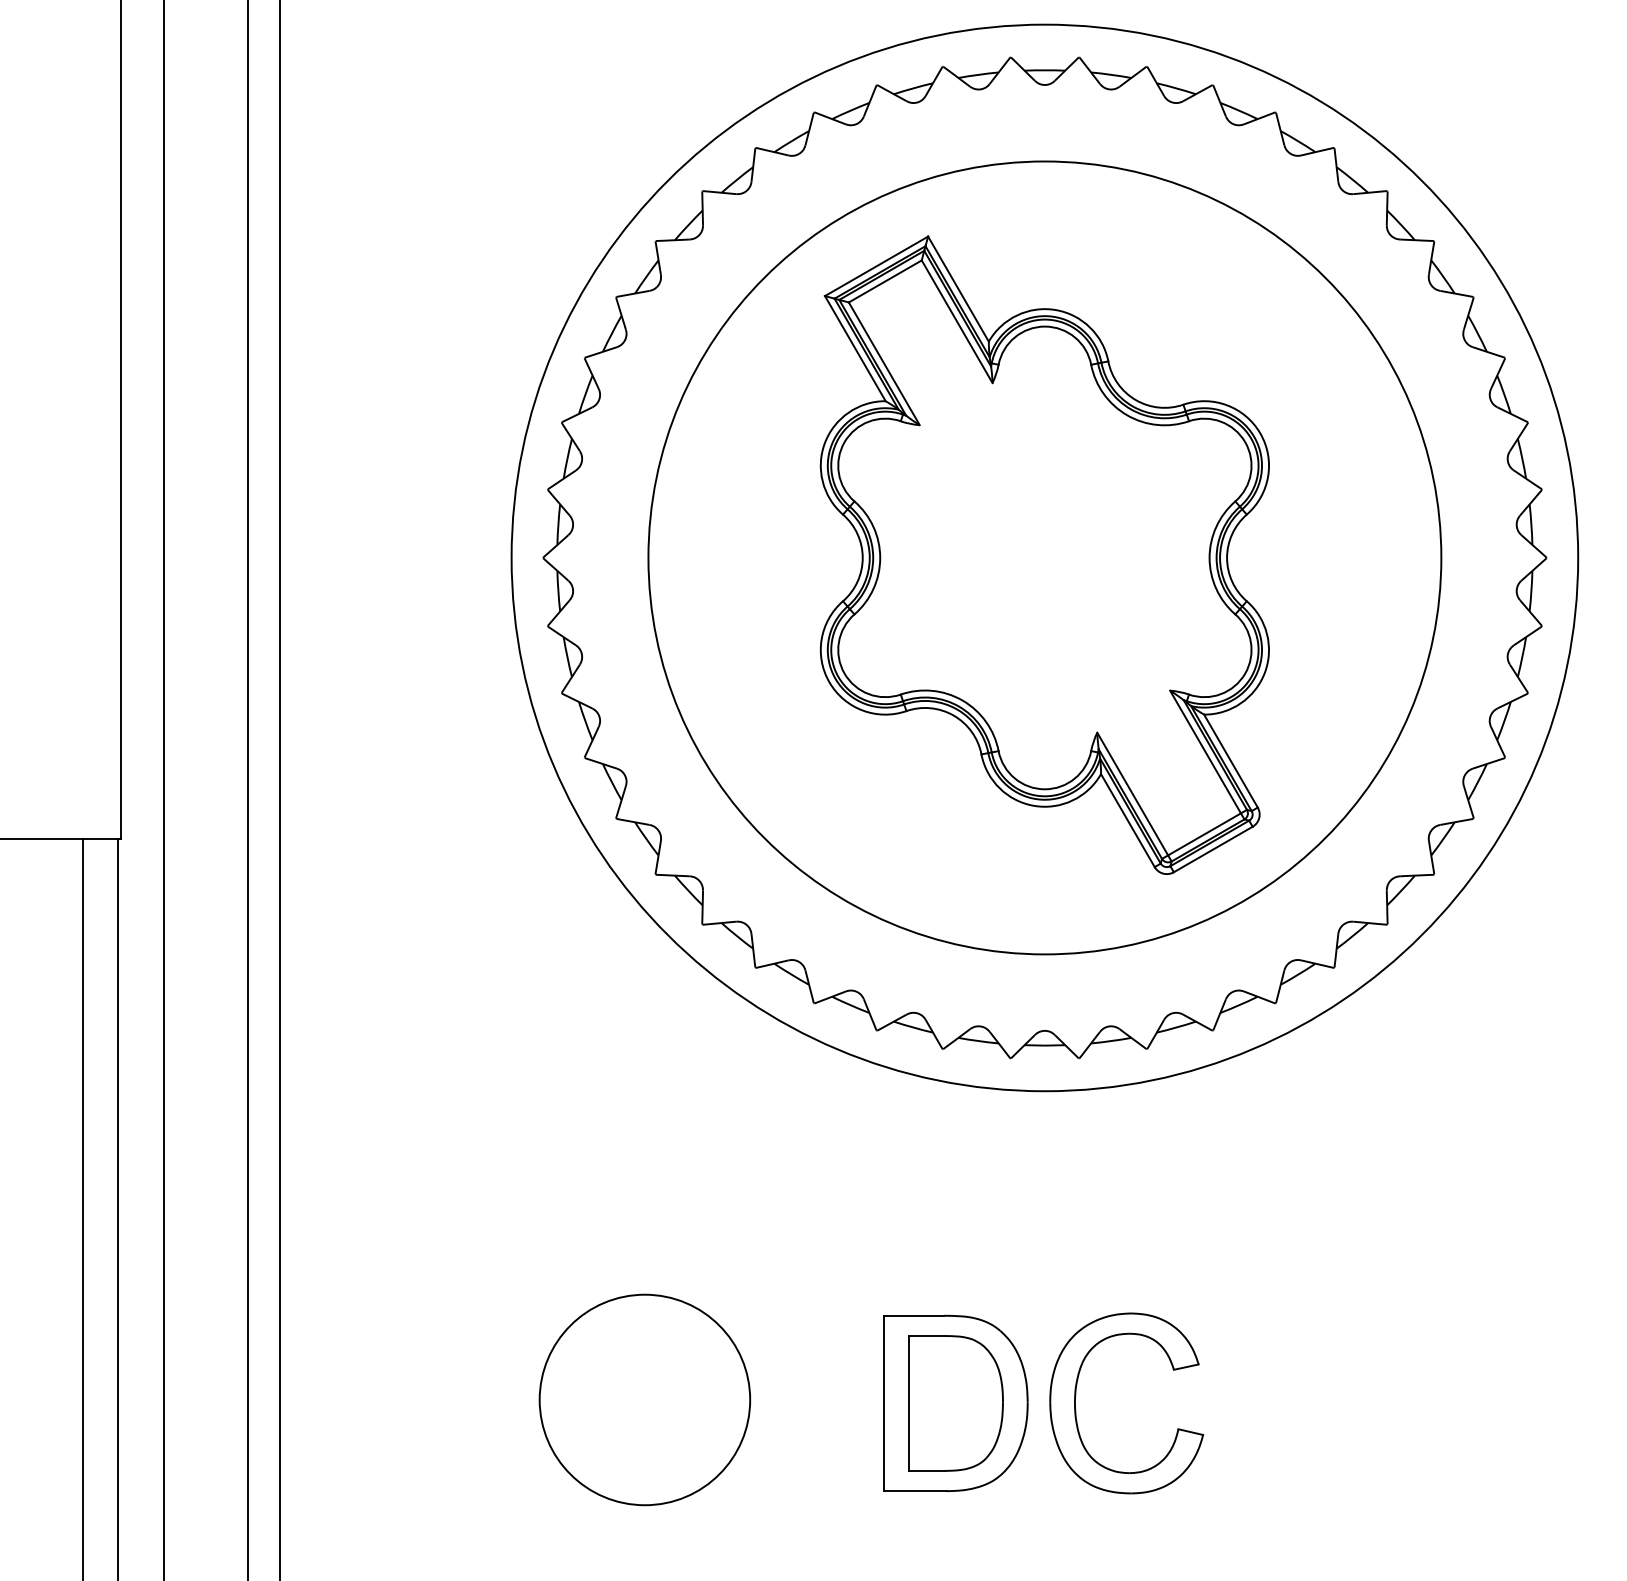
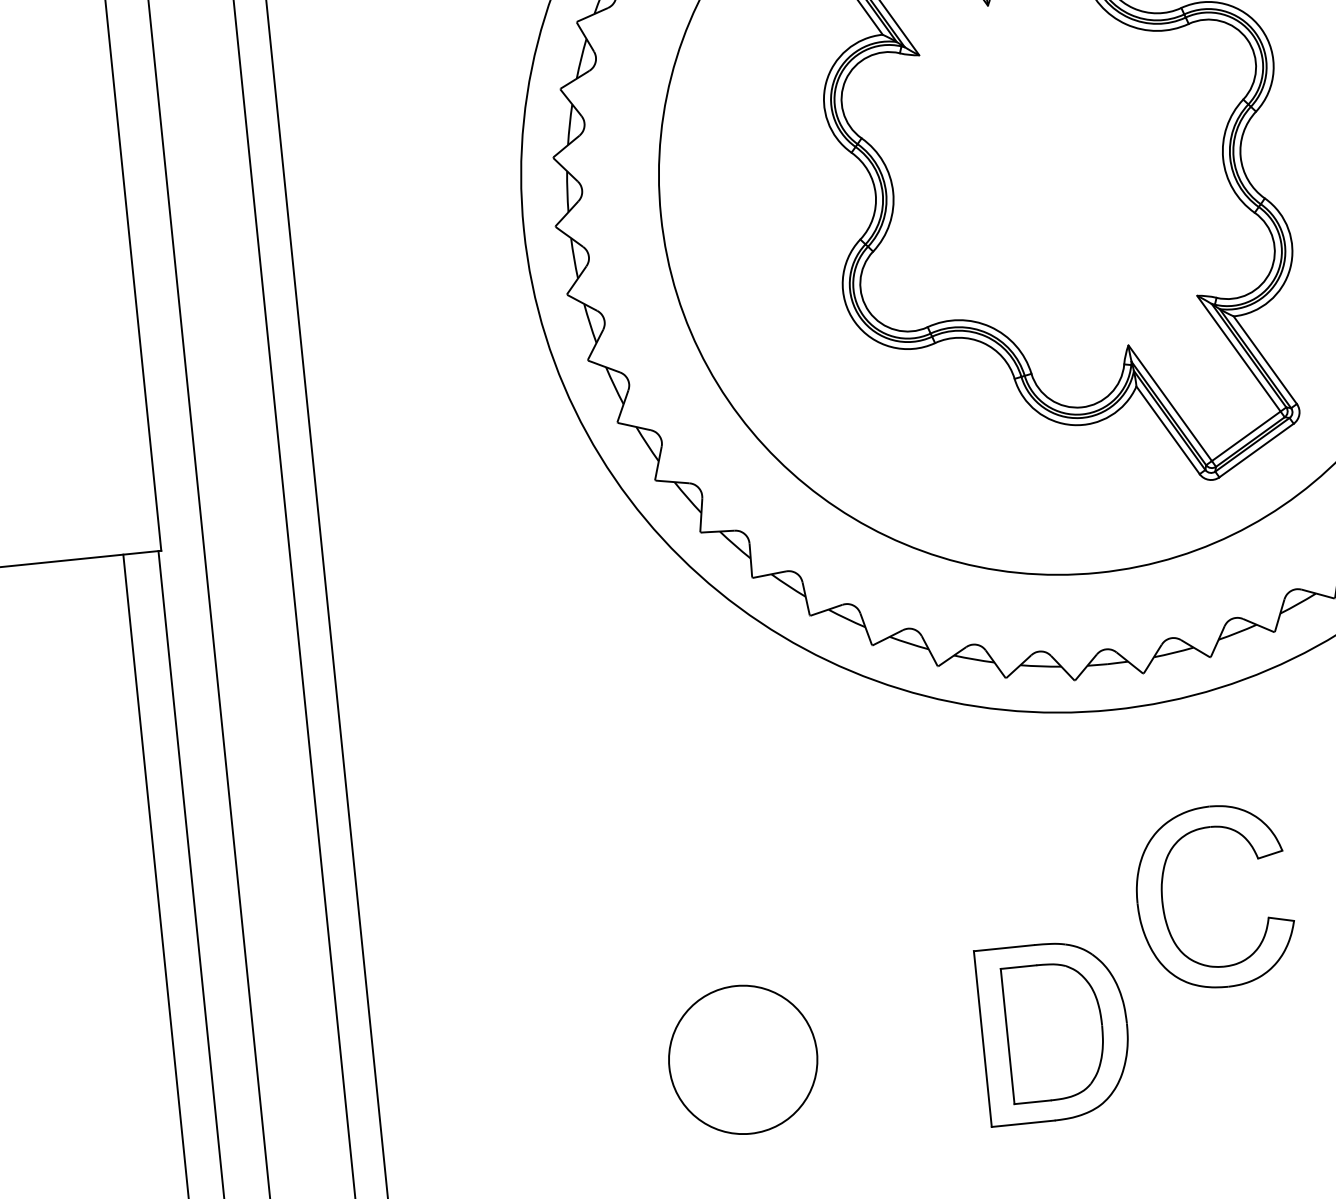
circle: (644, 1399) -> (742, 1059), size x0.7
part: (1076, 1410) -> (1164, 909), moved

